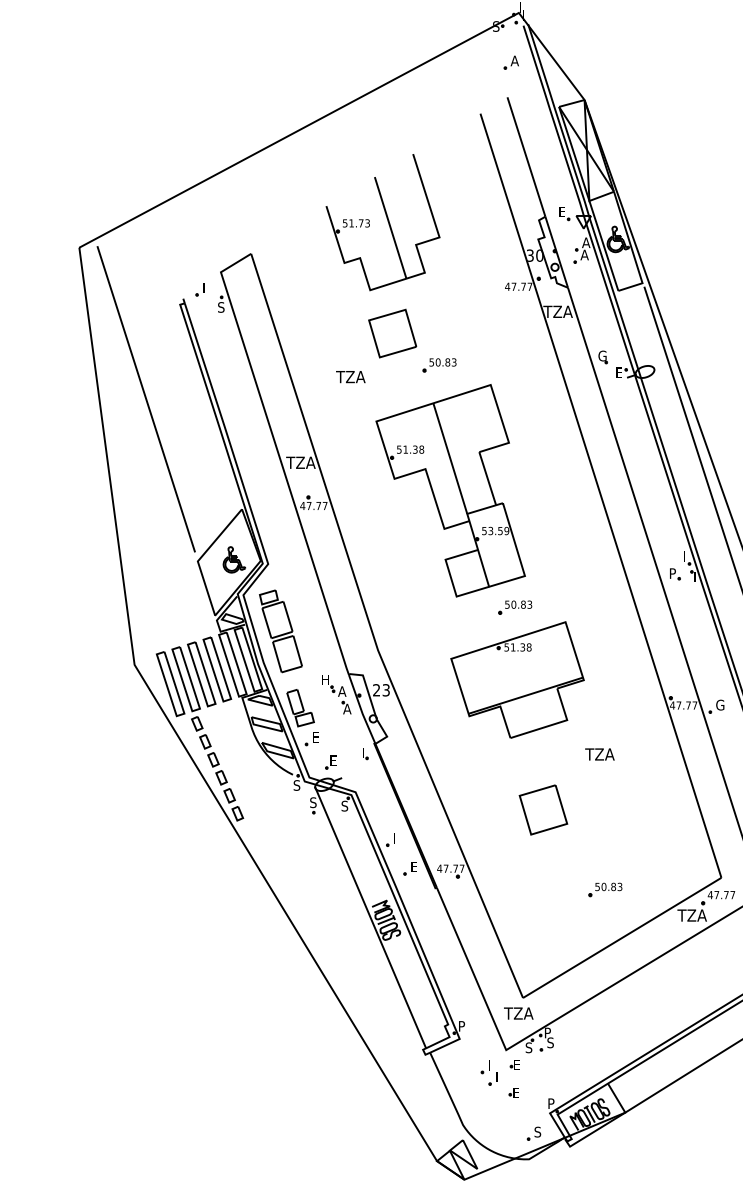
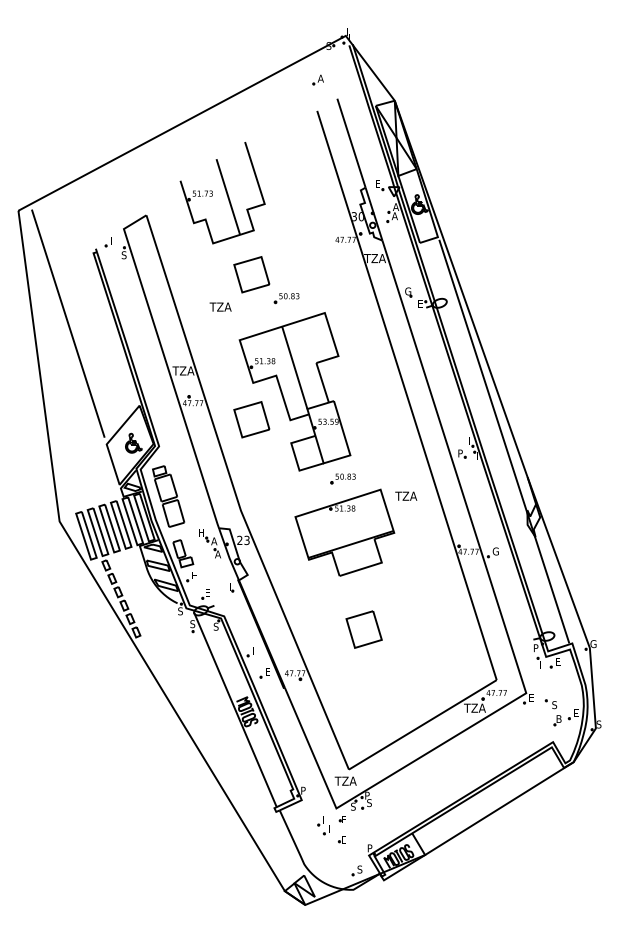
part: (510, 62) -> (317, 79), moved
part: (382, 223) -> (222, 193), moved
part: (392, 527) -> (251, 419), added
text: (600, 753) -> (406, 495), moved
part: (604, 889) -> (409, 688), removed

